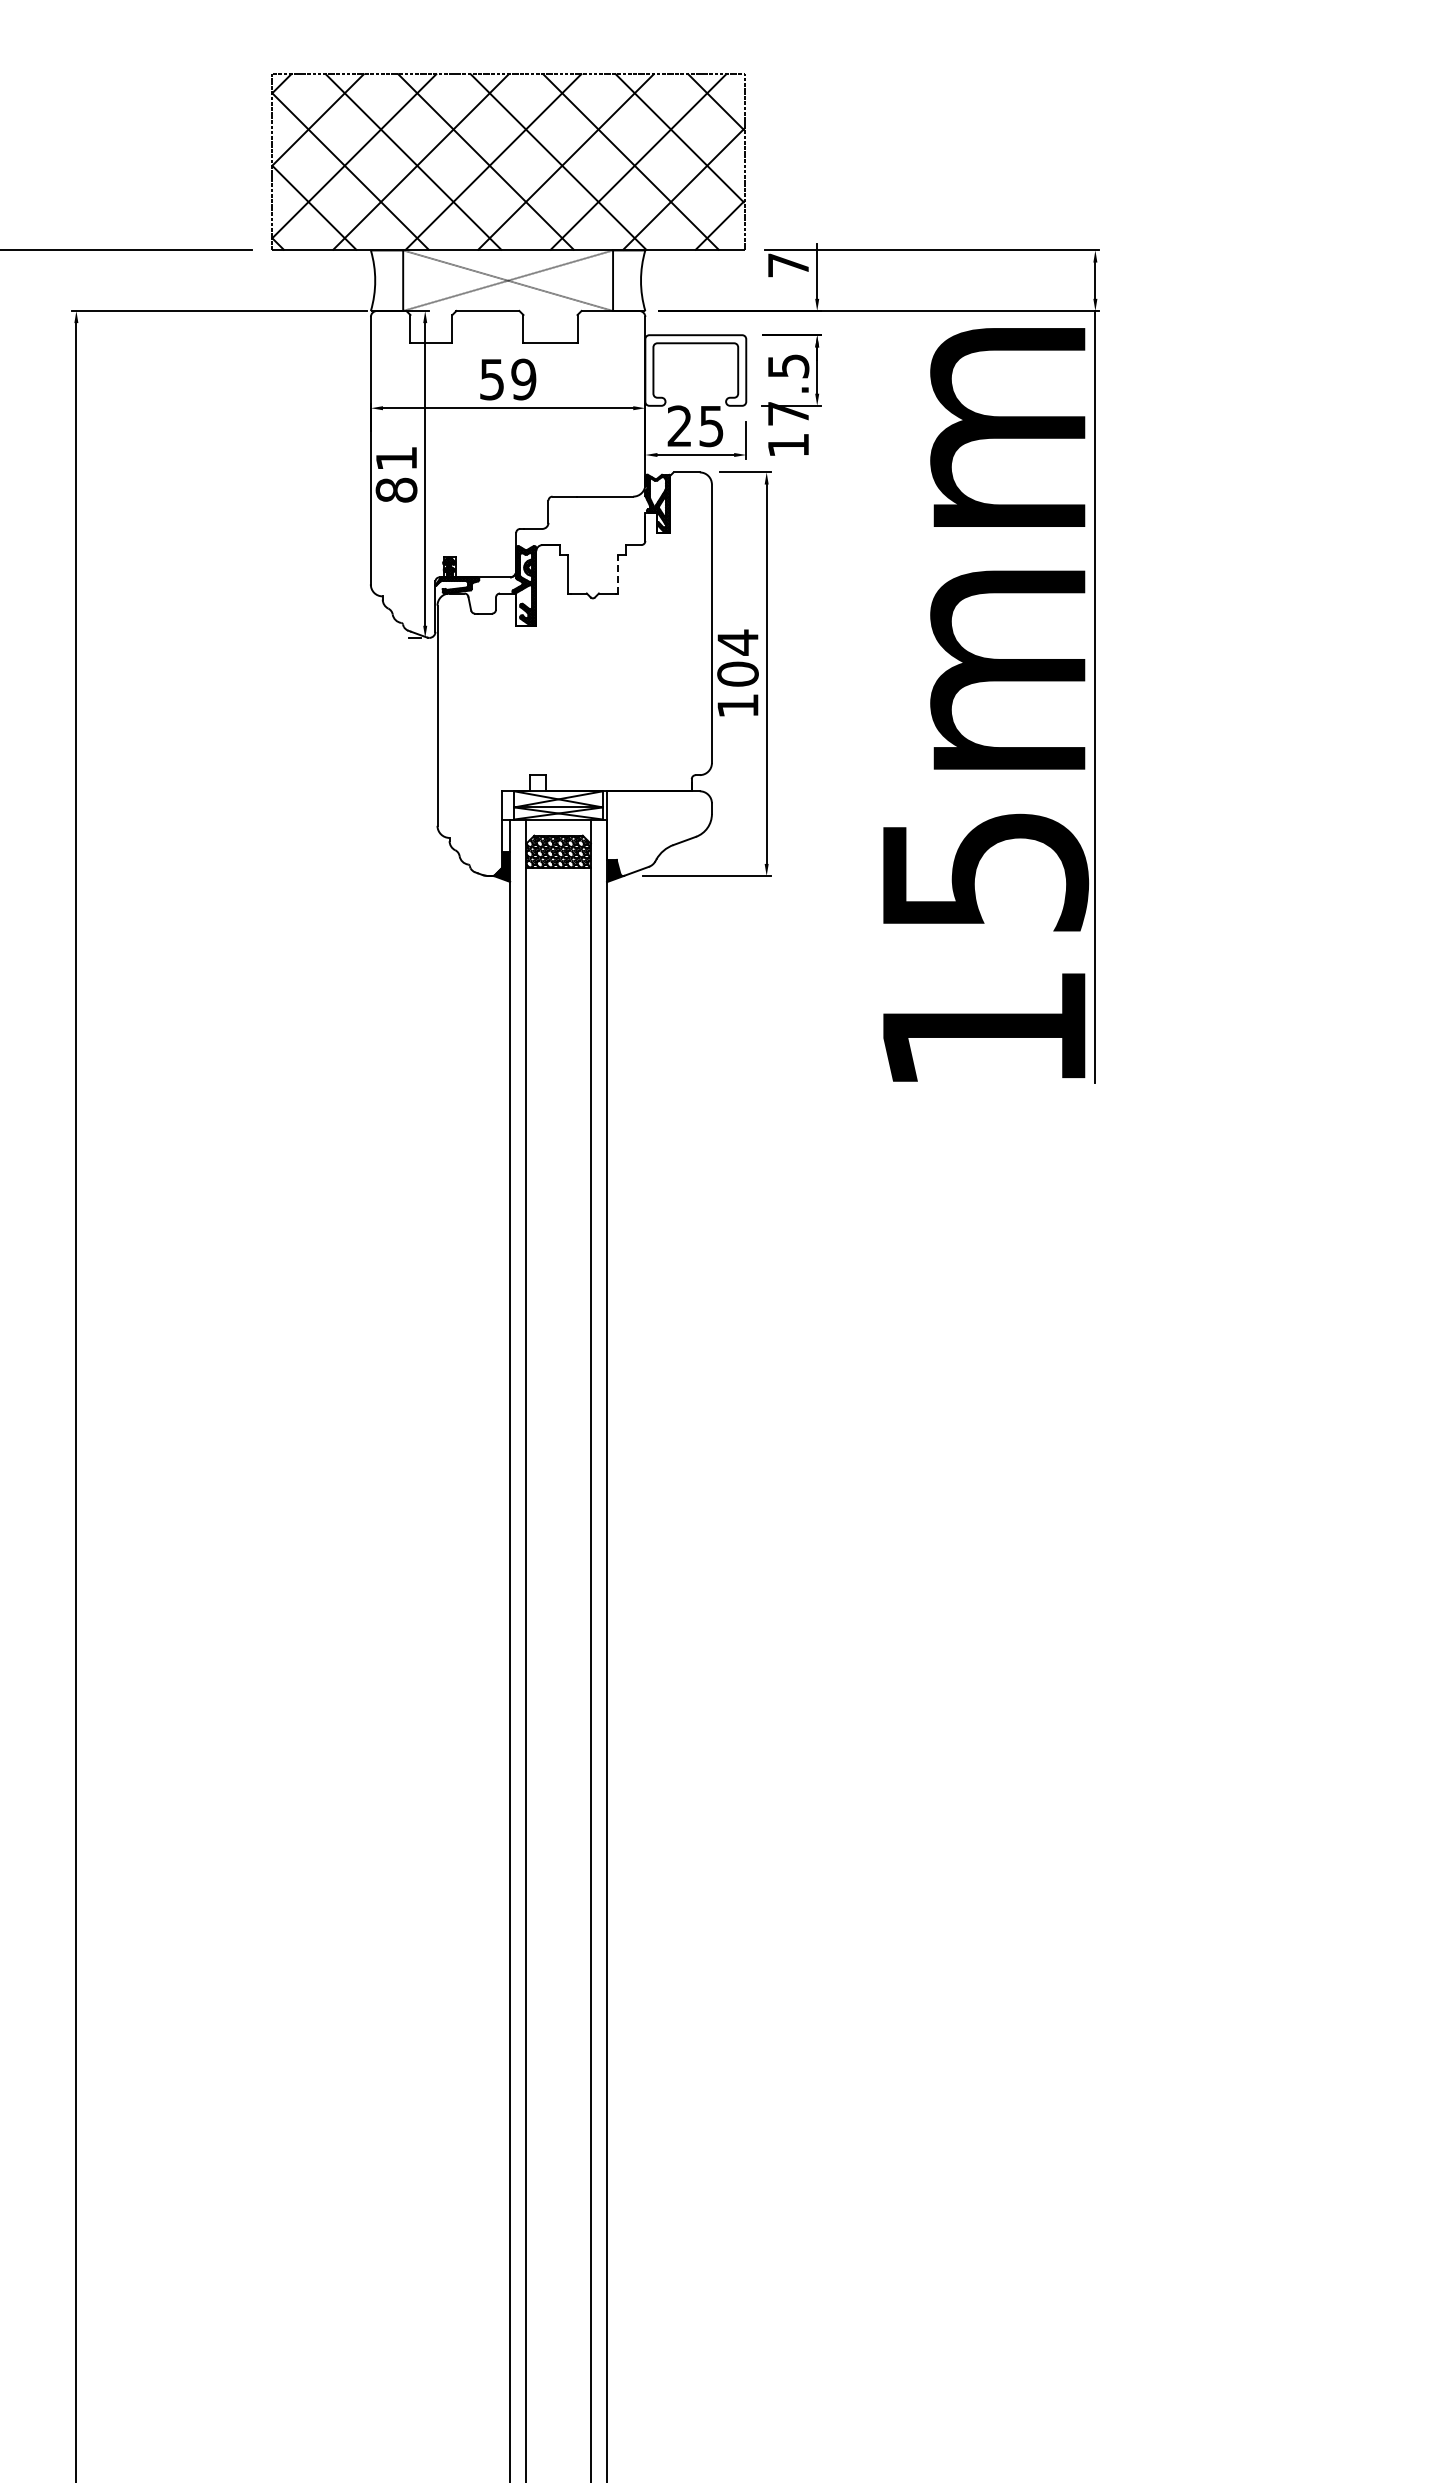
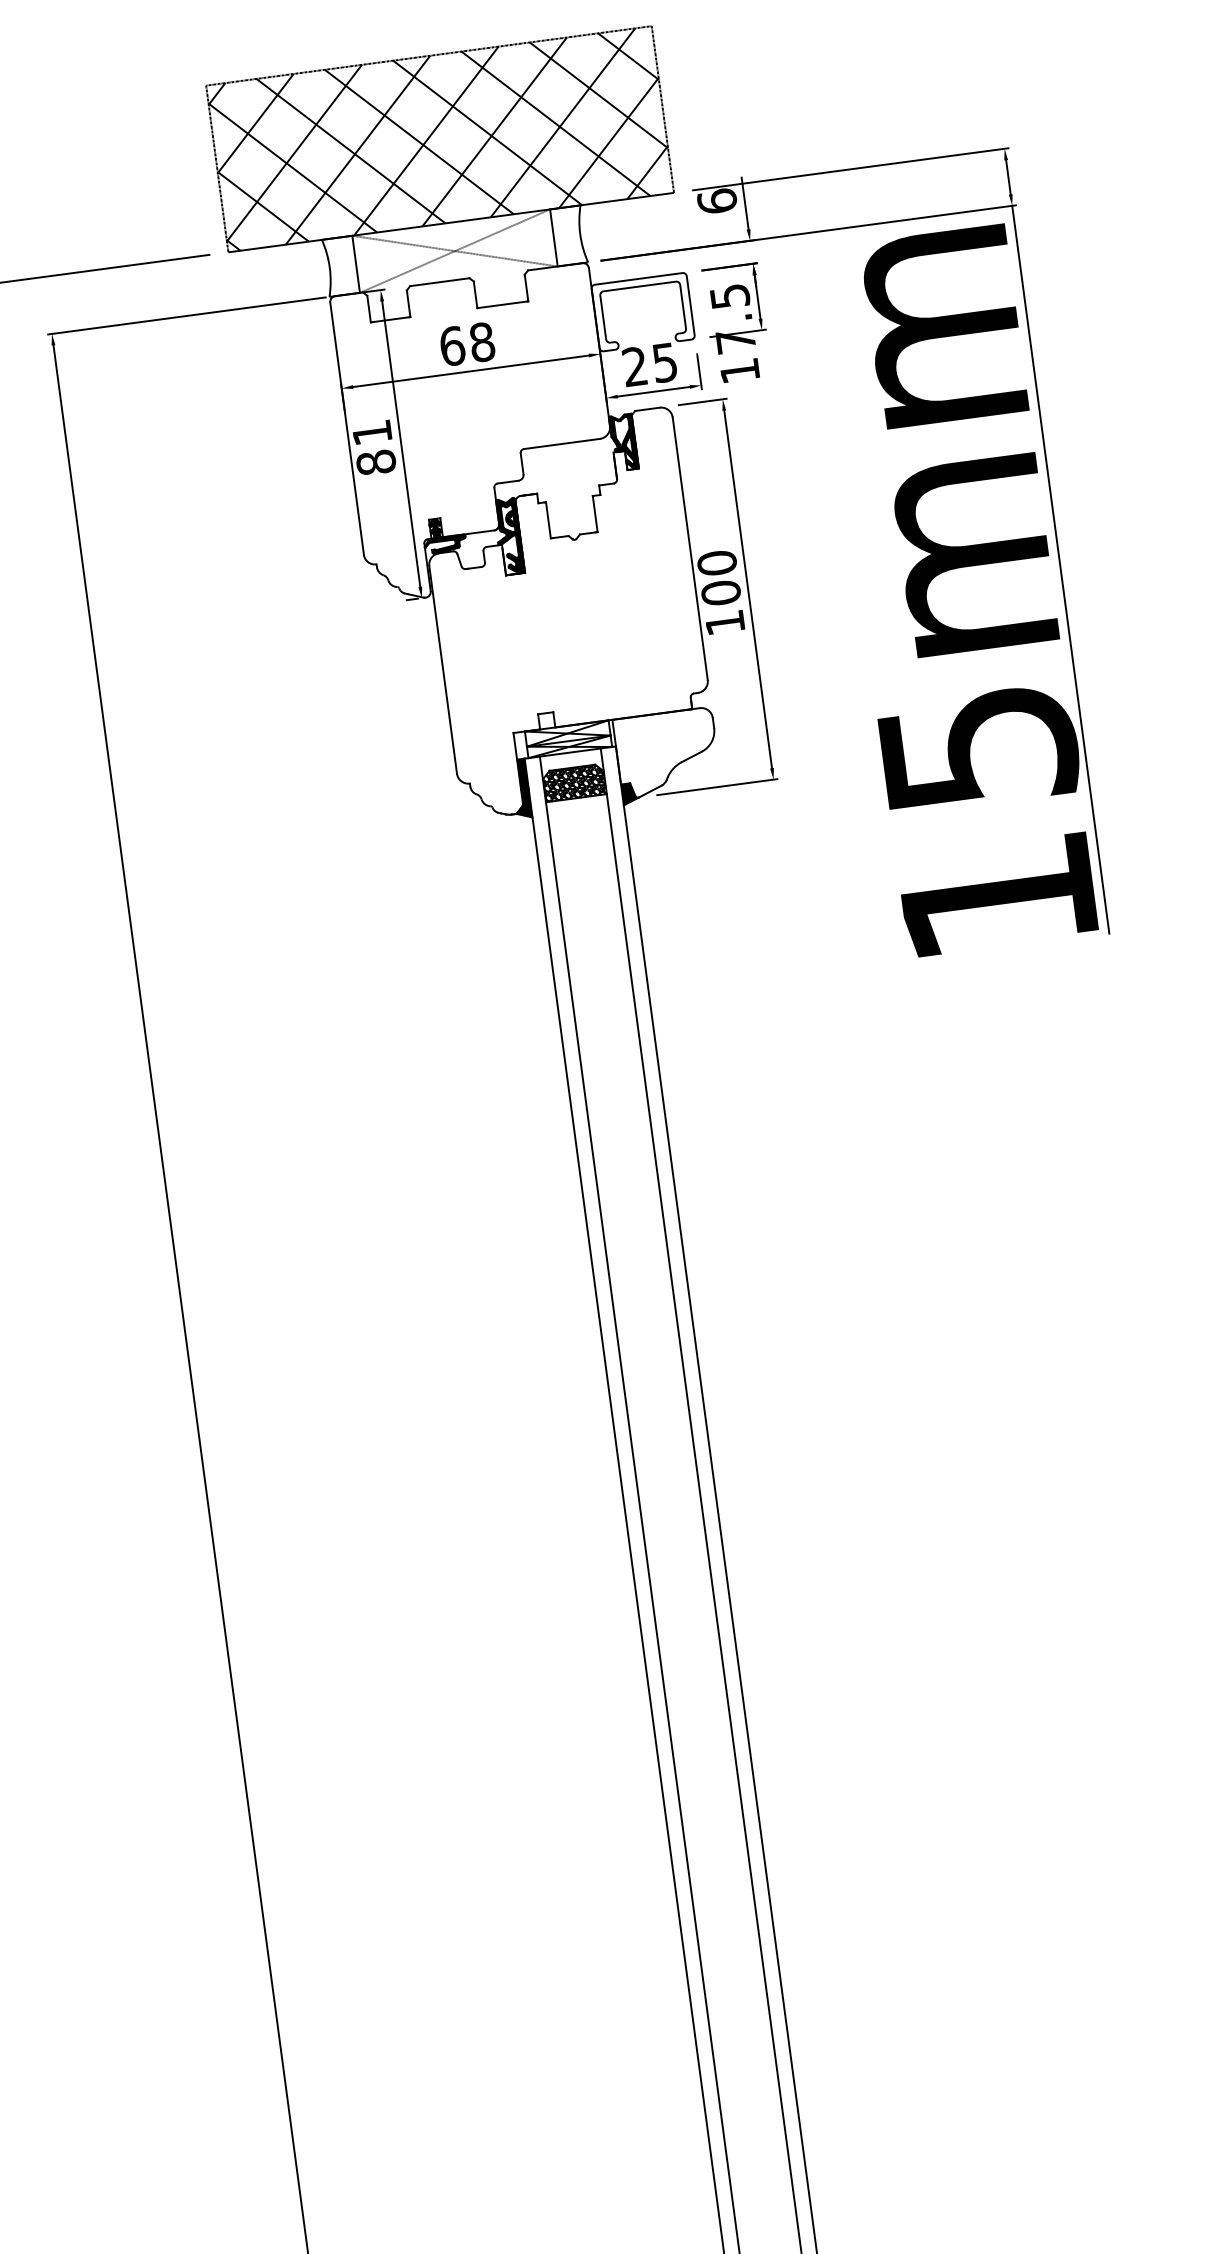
text: (788, 264) -> (717, 200), 7 -> 6
text: (508, 379) -> (467, 344), 59 -> 68
line: (617, 573) -> (594, 513), dashed -> solid
text: (737, 642) -> (716, 563), 104 -> 100
hatch: (506, 835) -> (523, 774), added

